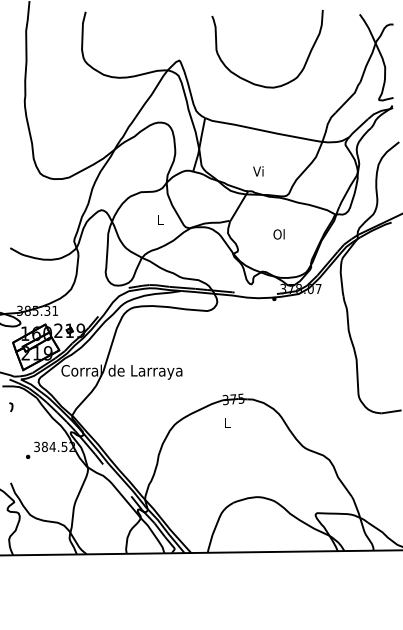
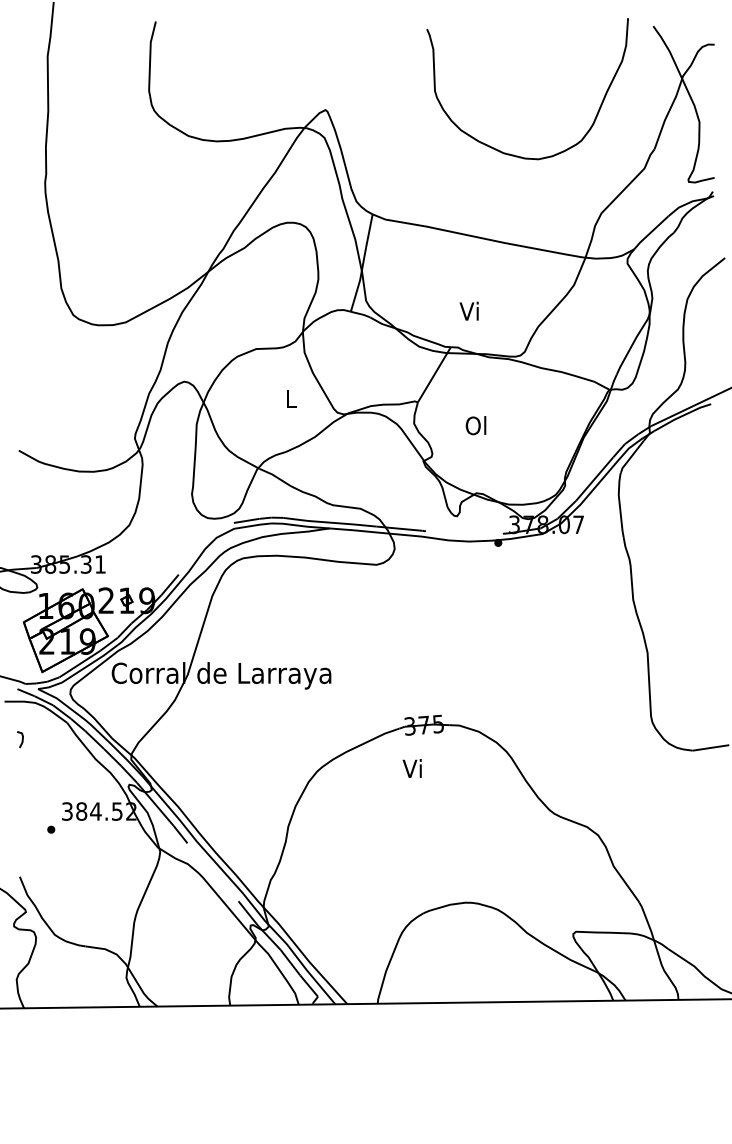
curve: (253, 82) -> (502, 149), moved
text: (278, 234) -> (474, 425), moved
text: (226, 423) -> (411, 768), L -> Vi

